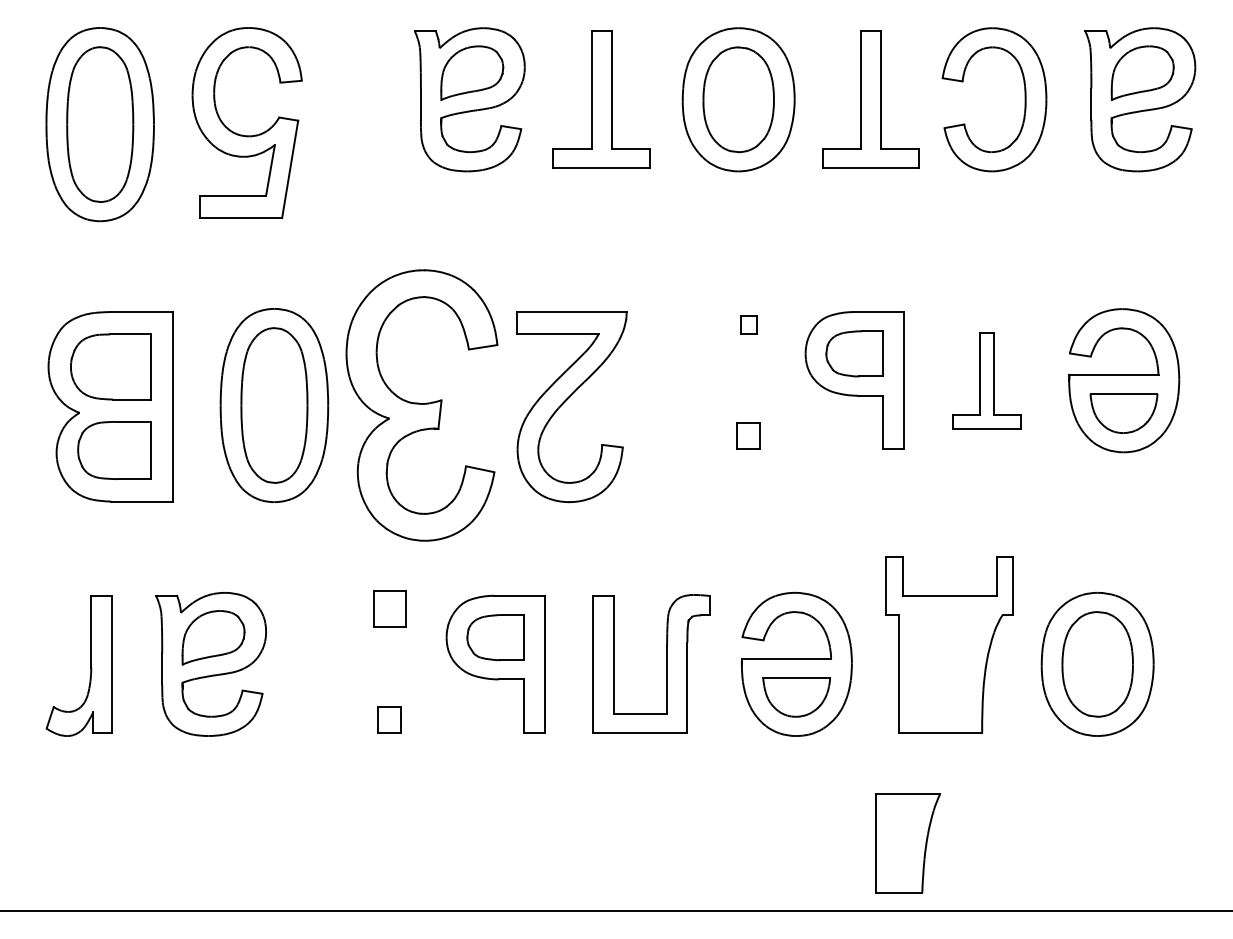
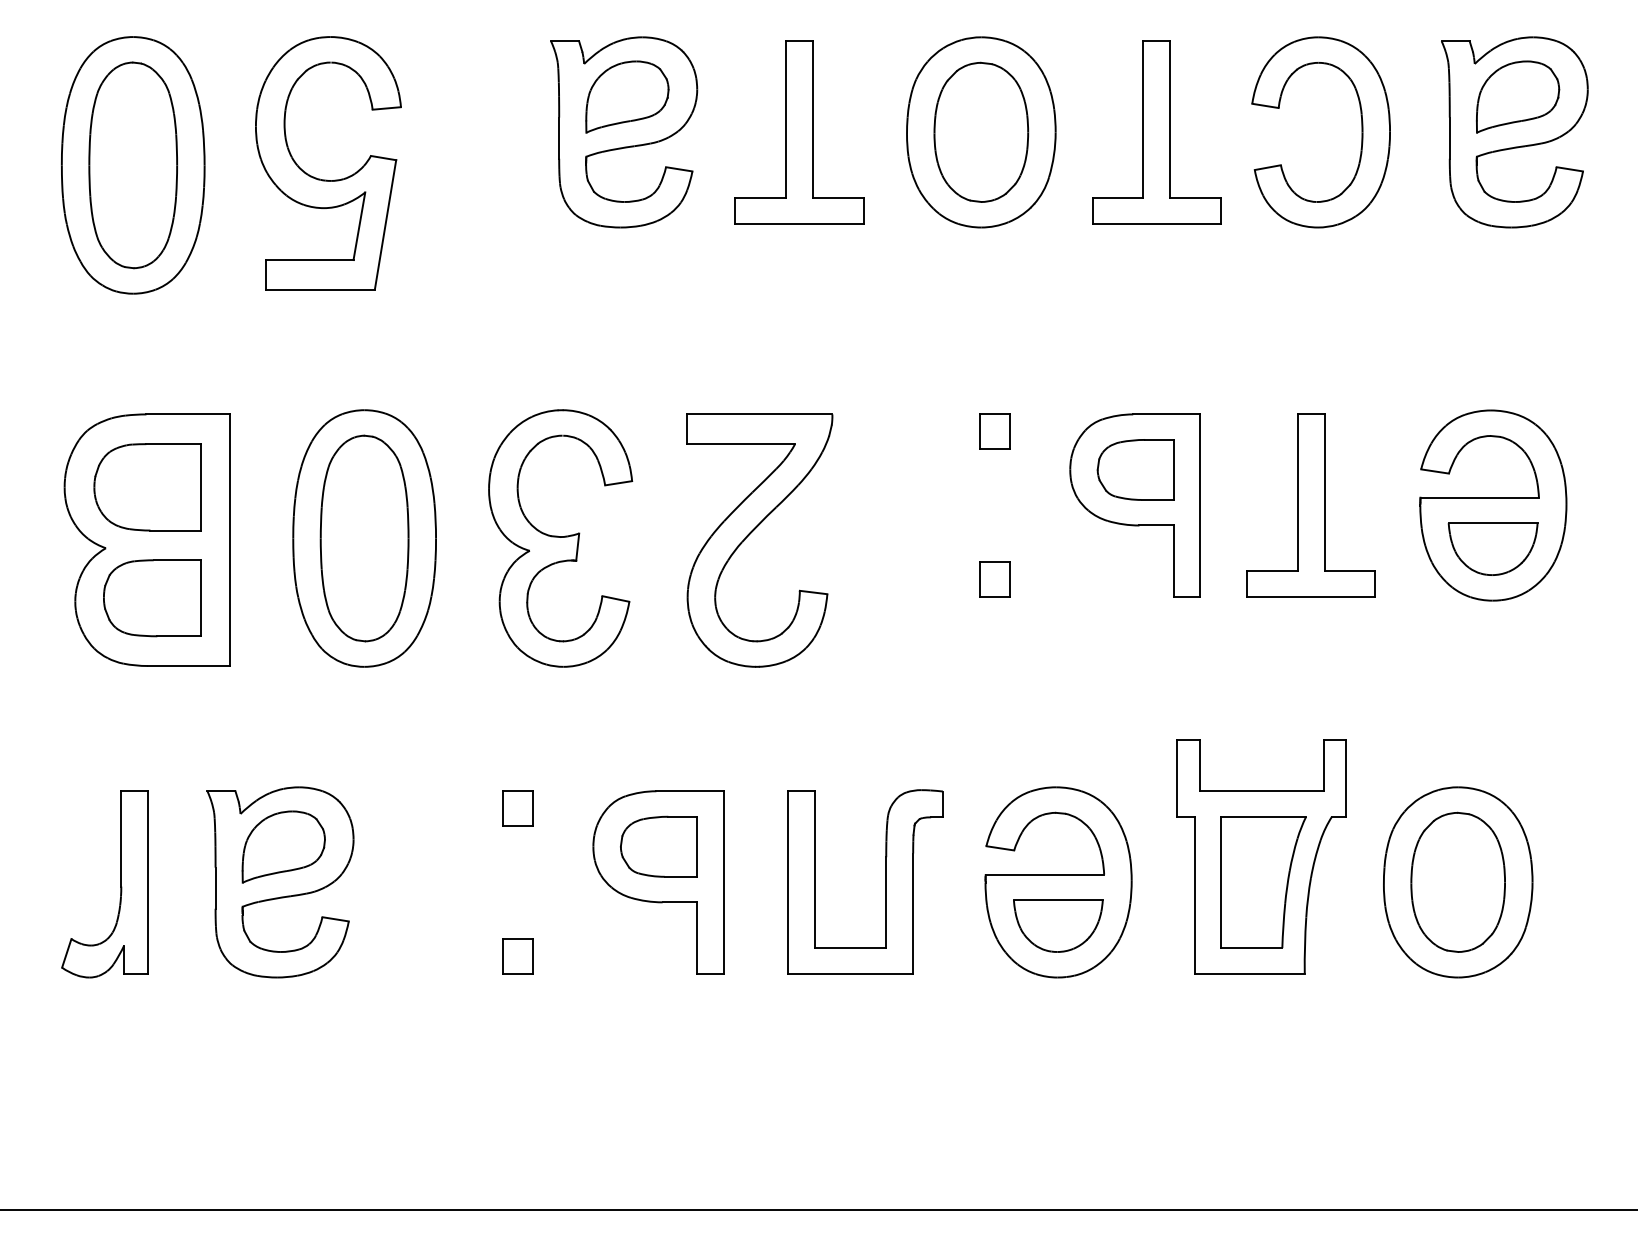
part: (748, 324) -> (994, 430), size x1.43
part: (986, 380) -> (1310, 505), size x1.43
part: (421, 405) -> (559, 538), size x0.71
part: (389, 608) -> (517, 808), size x0.71
part: (907, 843) -> (1262, 882), moved

